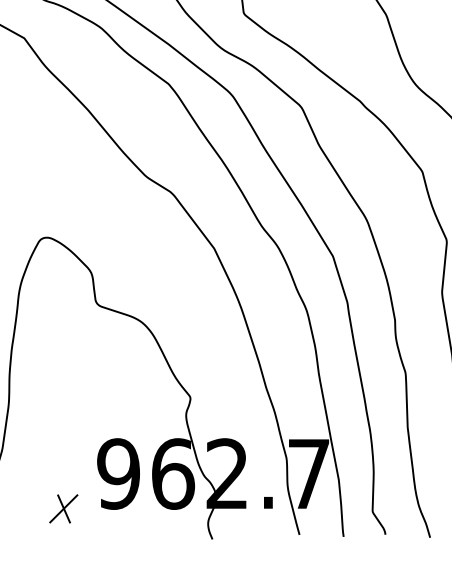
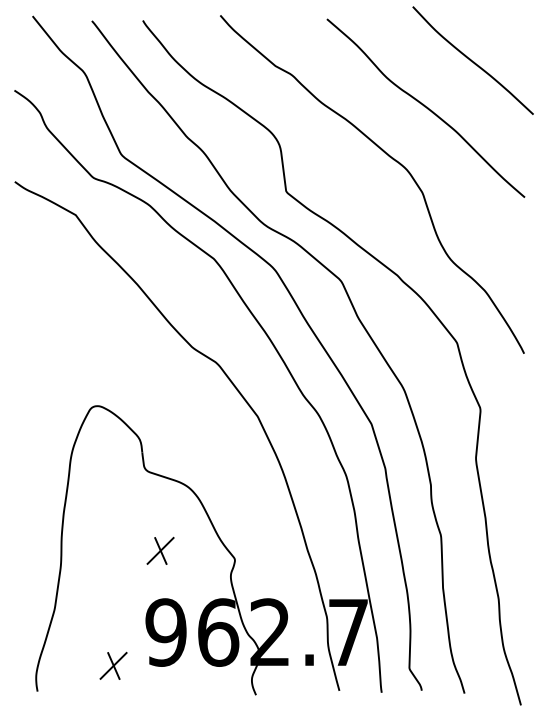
part: (112, 388) -> (160, 550), added

